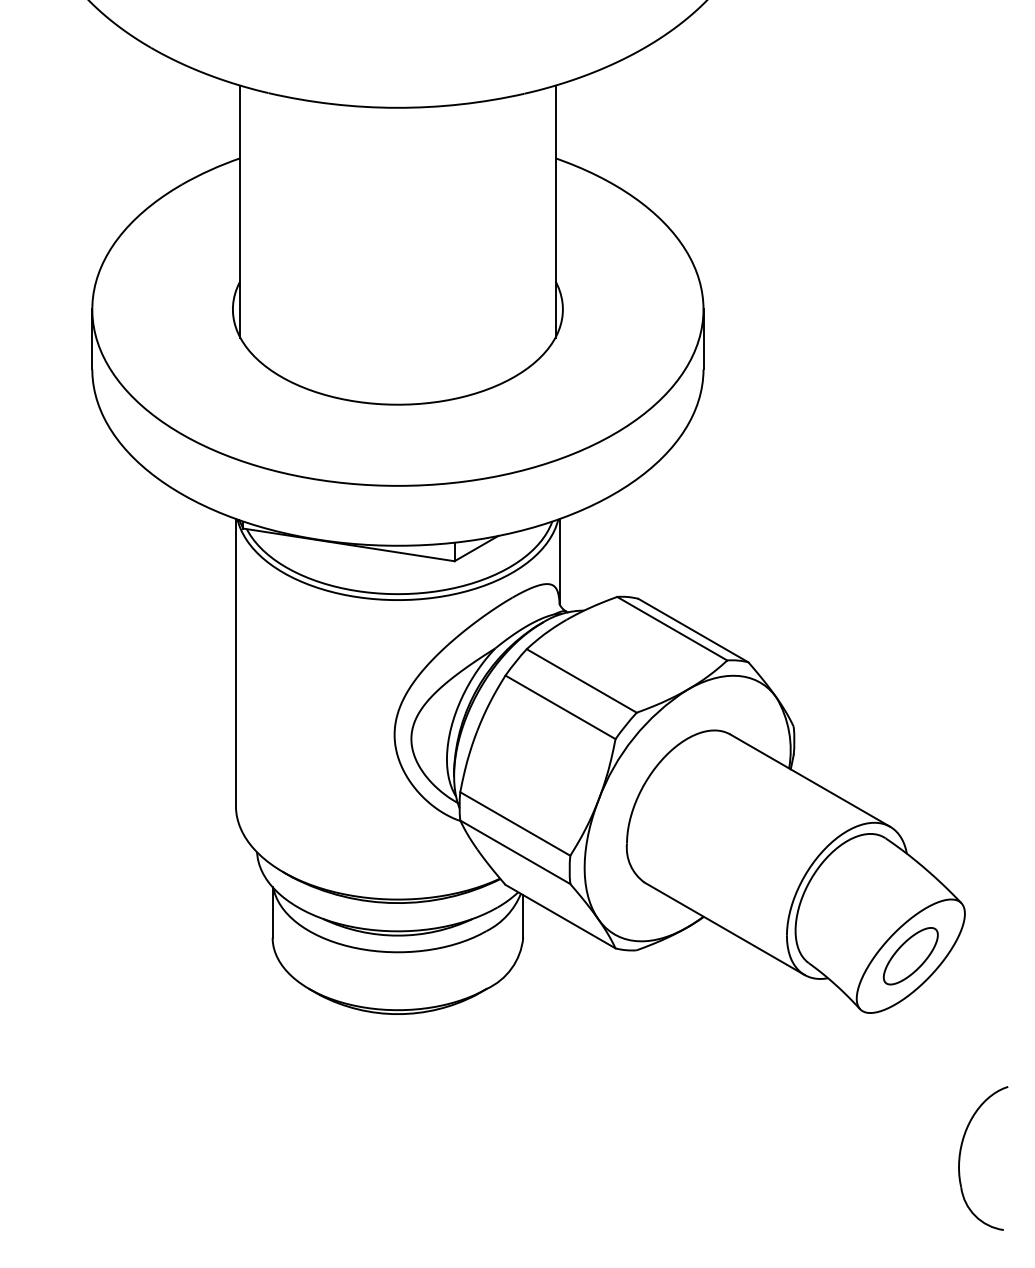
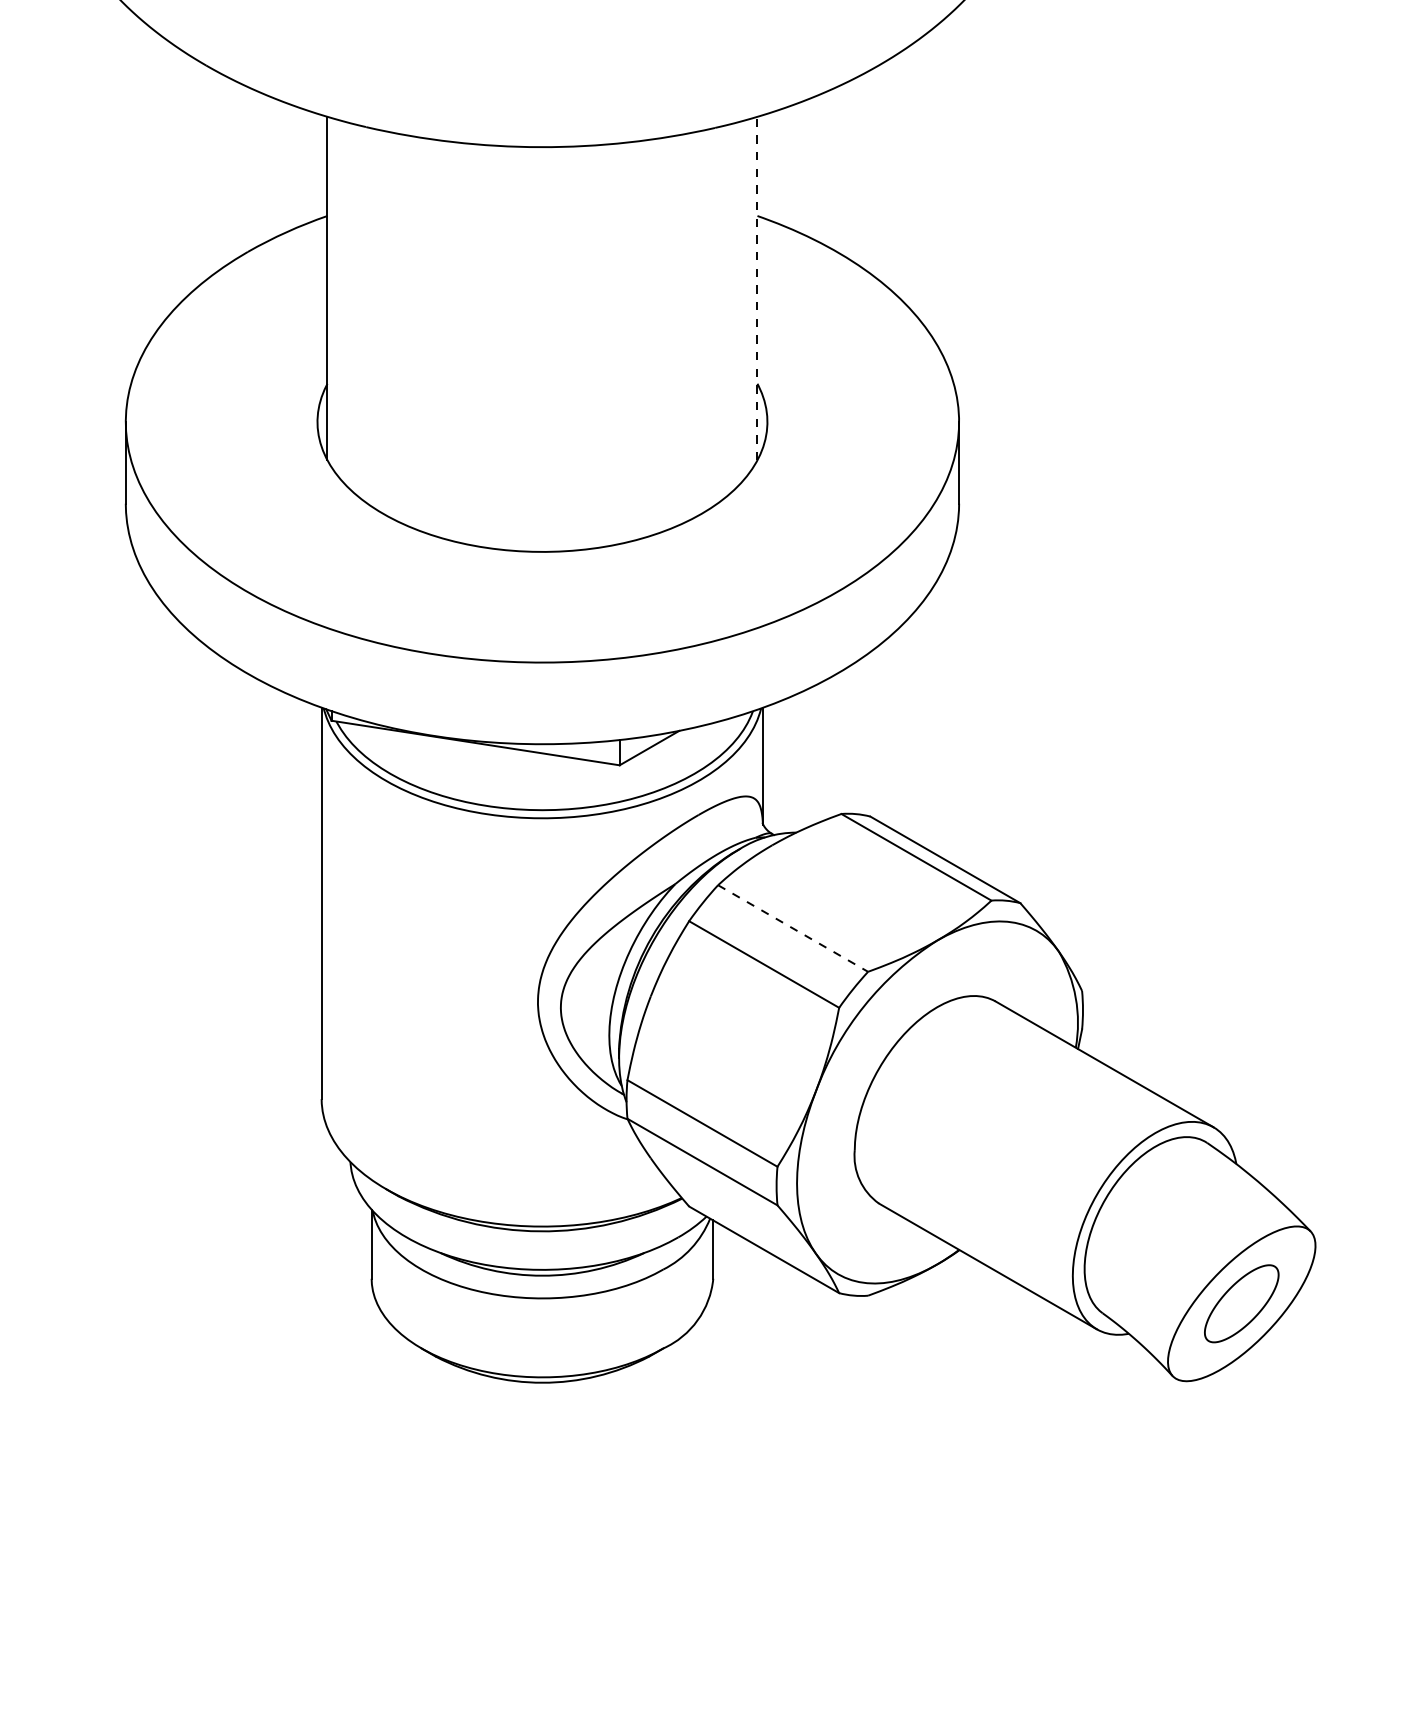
line: (555, 211) -> (757, 288), solid -> dashed
line: (582, 680) -> (793, 928), solid -> dashed
part: (960, 1156) -> (1309, 1577), removed

